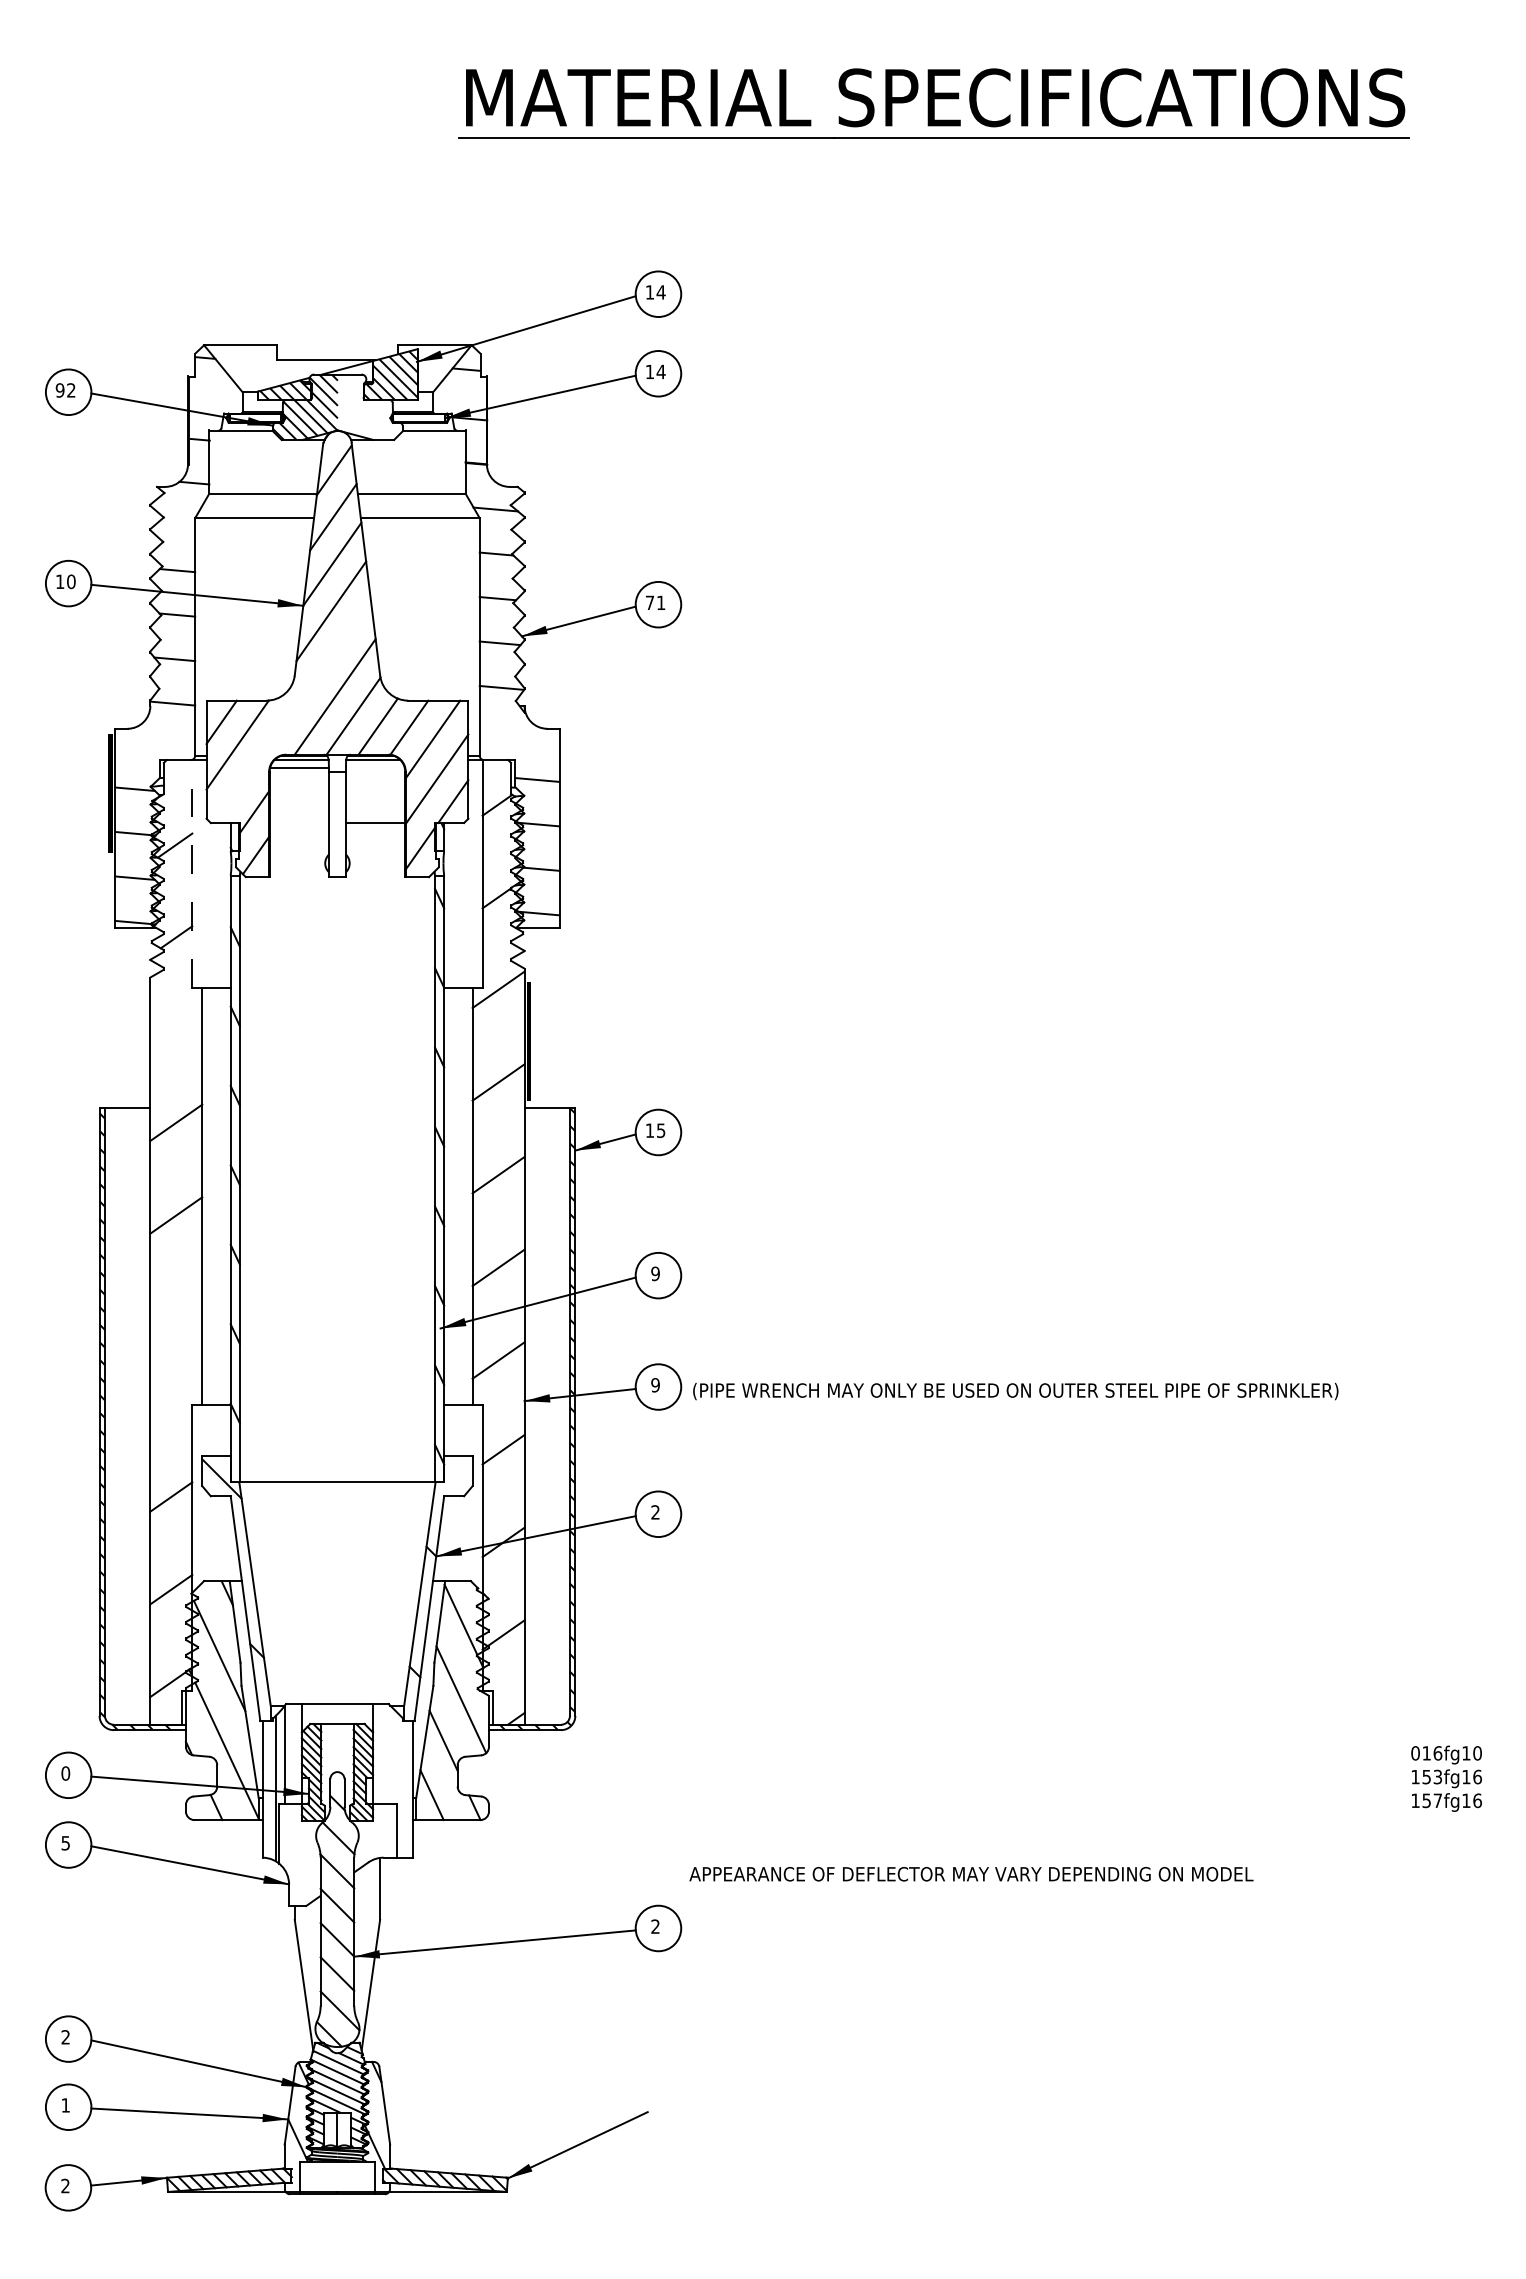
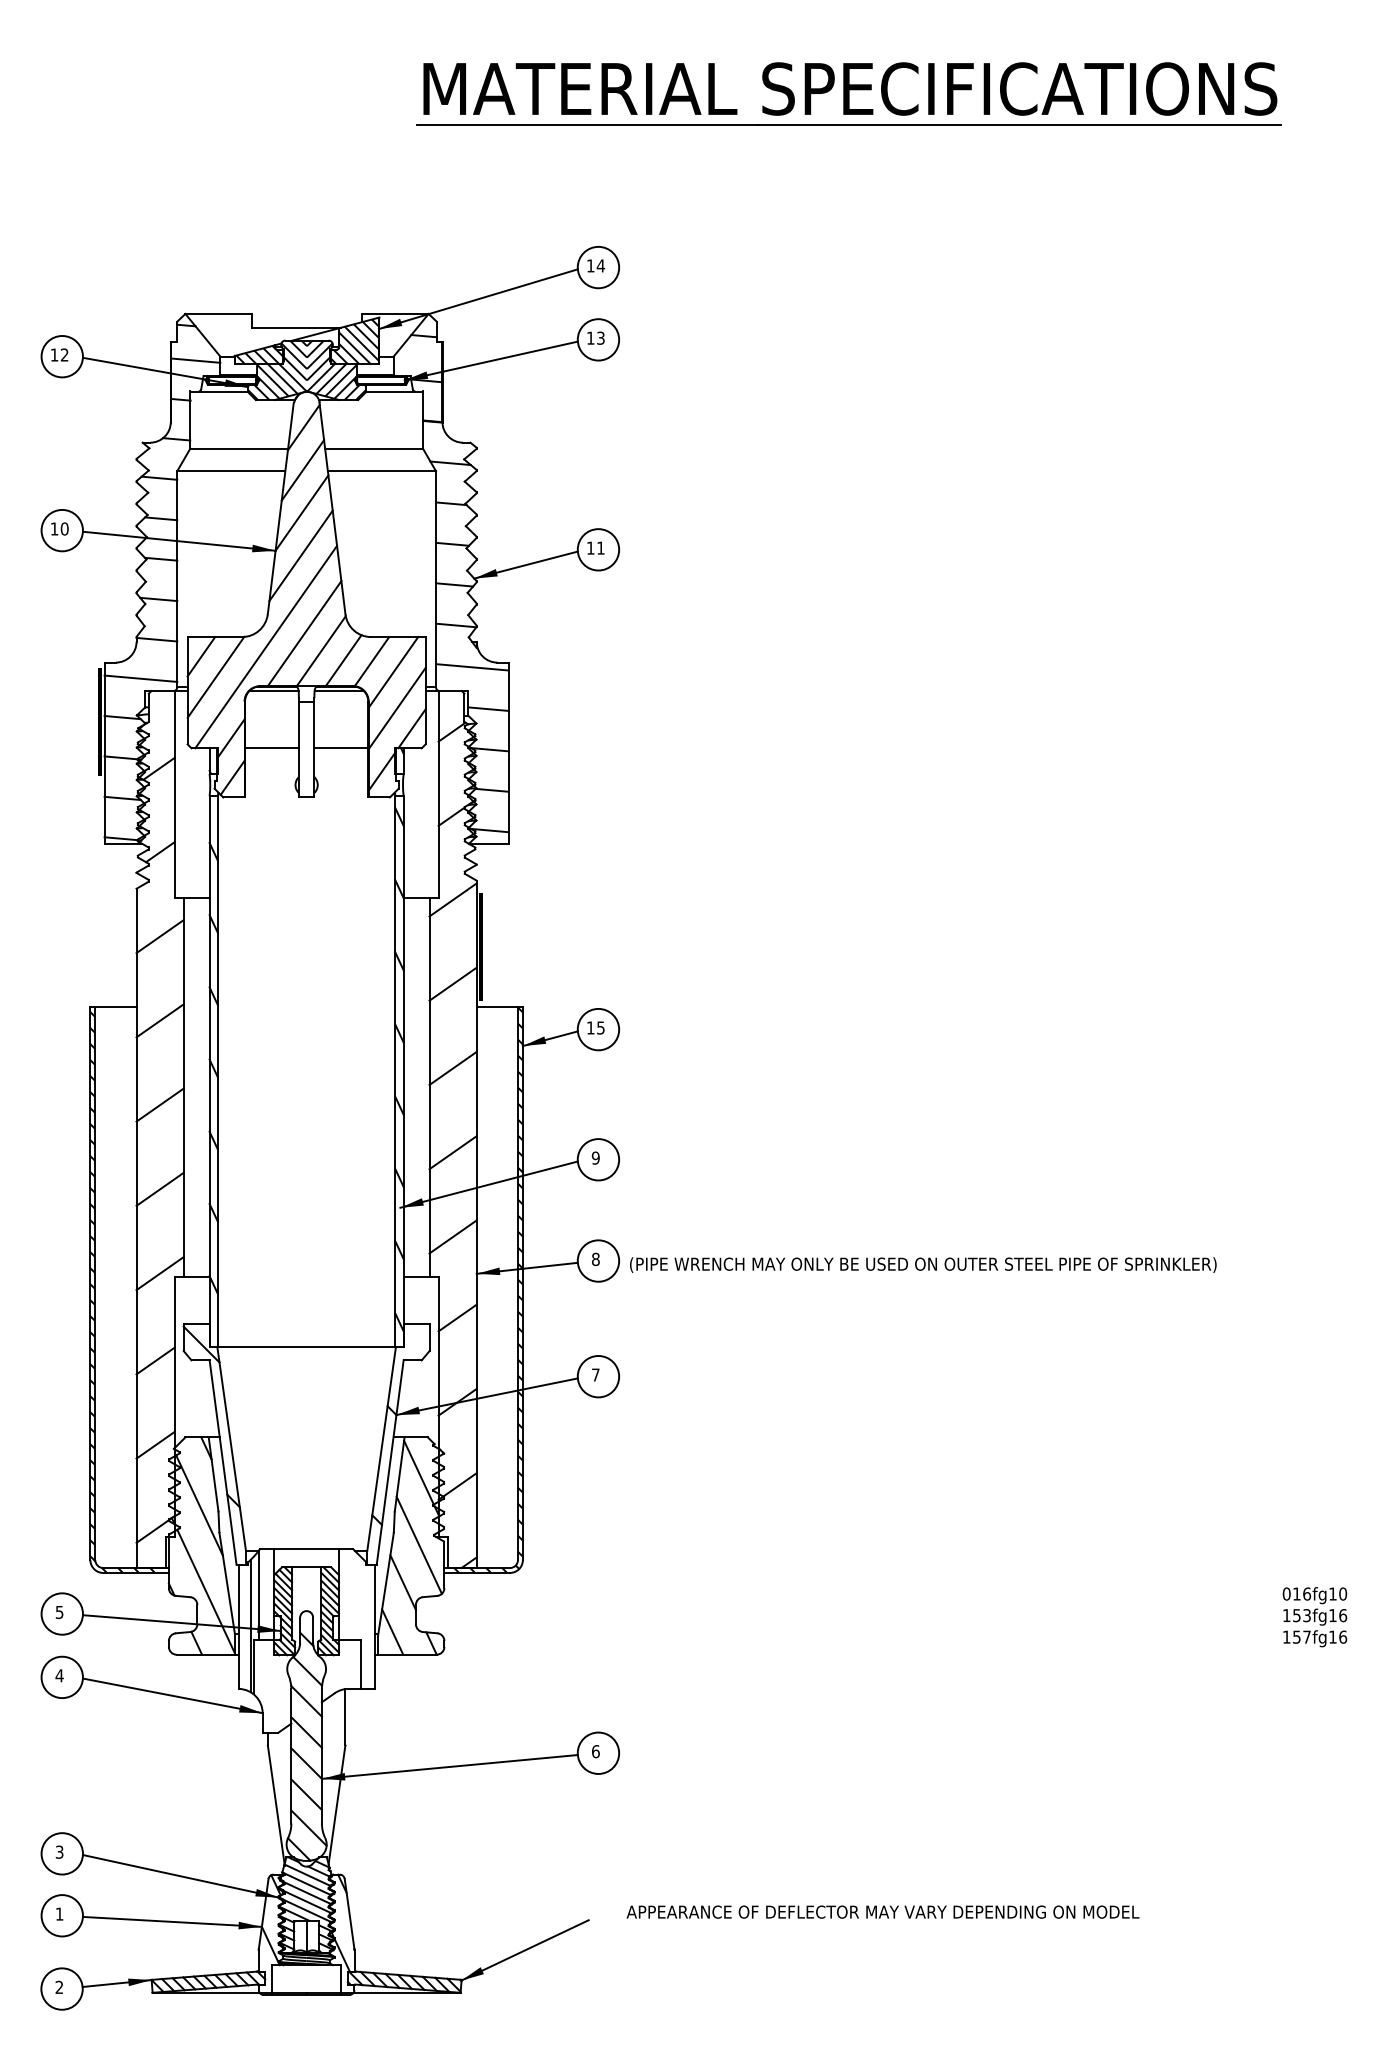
text: (660, 371) -> (600, 337), 14 -> 13
text: (59, 390) -> (53, 355), 92 -> 12
line: (215, 396) -> (195, 360), added
hatch: (369, 406) -> (335, 369), added
line: (175, 525) -> (159, 477), added
text: (650, 602) -> (591, 547), 71 -> 11
line: (292, 711) -> (265, 646), added
line: (519, 733) -> (472, 666), added
line: (155, 746) -> (141, 678), added
line: (298, 768) -> (271, 748), moved
line: (192, 873) -> (174, 794), dashed -> solid
line: (176, 1029) -> (160, 935), added
line: (176, 1307) -> (160, 1188), added
text: (655, 1385) -> (595, 1259), 9 -> 8
line: (176, 1400) -> (160, 1273), added
text: (655, 1512) -> (595, 1375), 2 -> 7
text: (65, 1773) -> (59, 1612), 0 -> 5
text: (65, 1843) -> (59, 1676), 5 -> 4
text: (971, 1874) -> (883, 1912), moved
text: (655, 1926) -> (595, 1751), 2 -> 6
text: (65, 2037) -> (59, 1852), 2 -> 3

